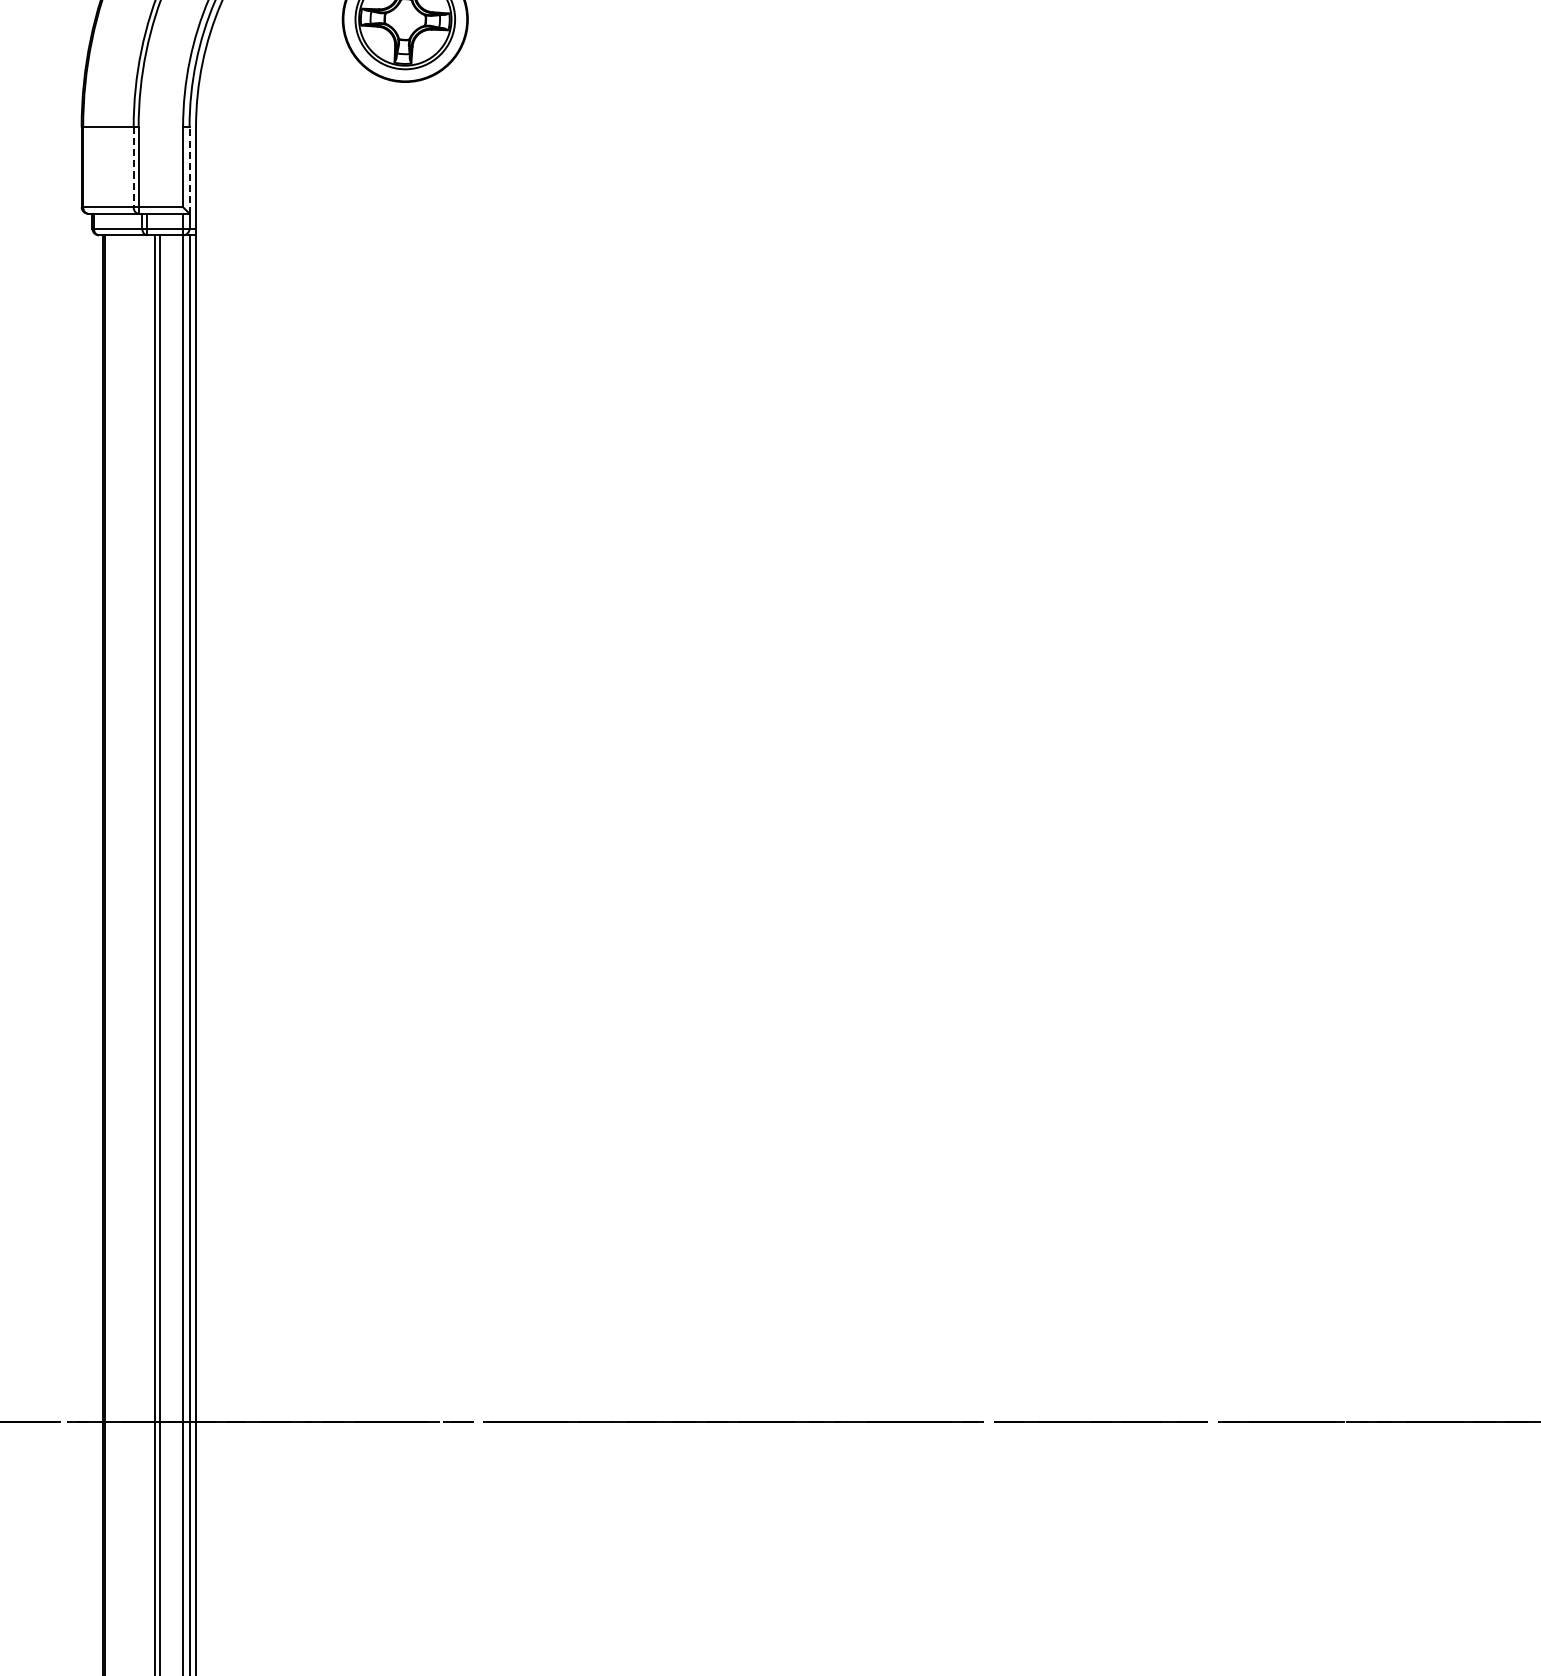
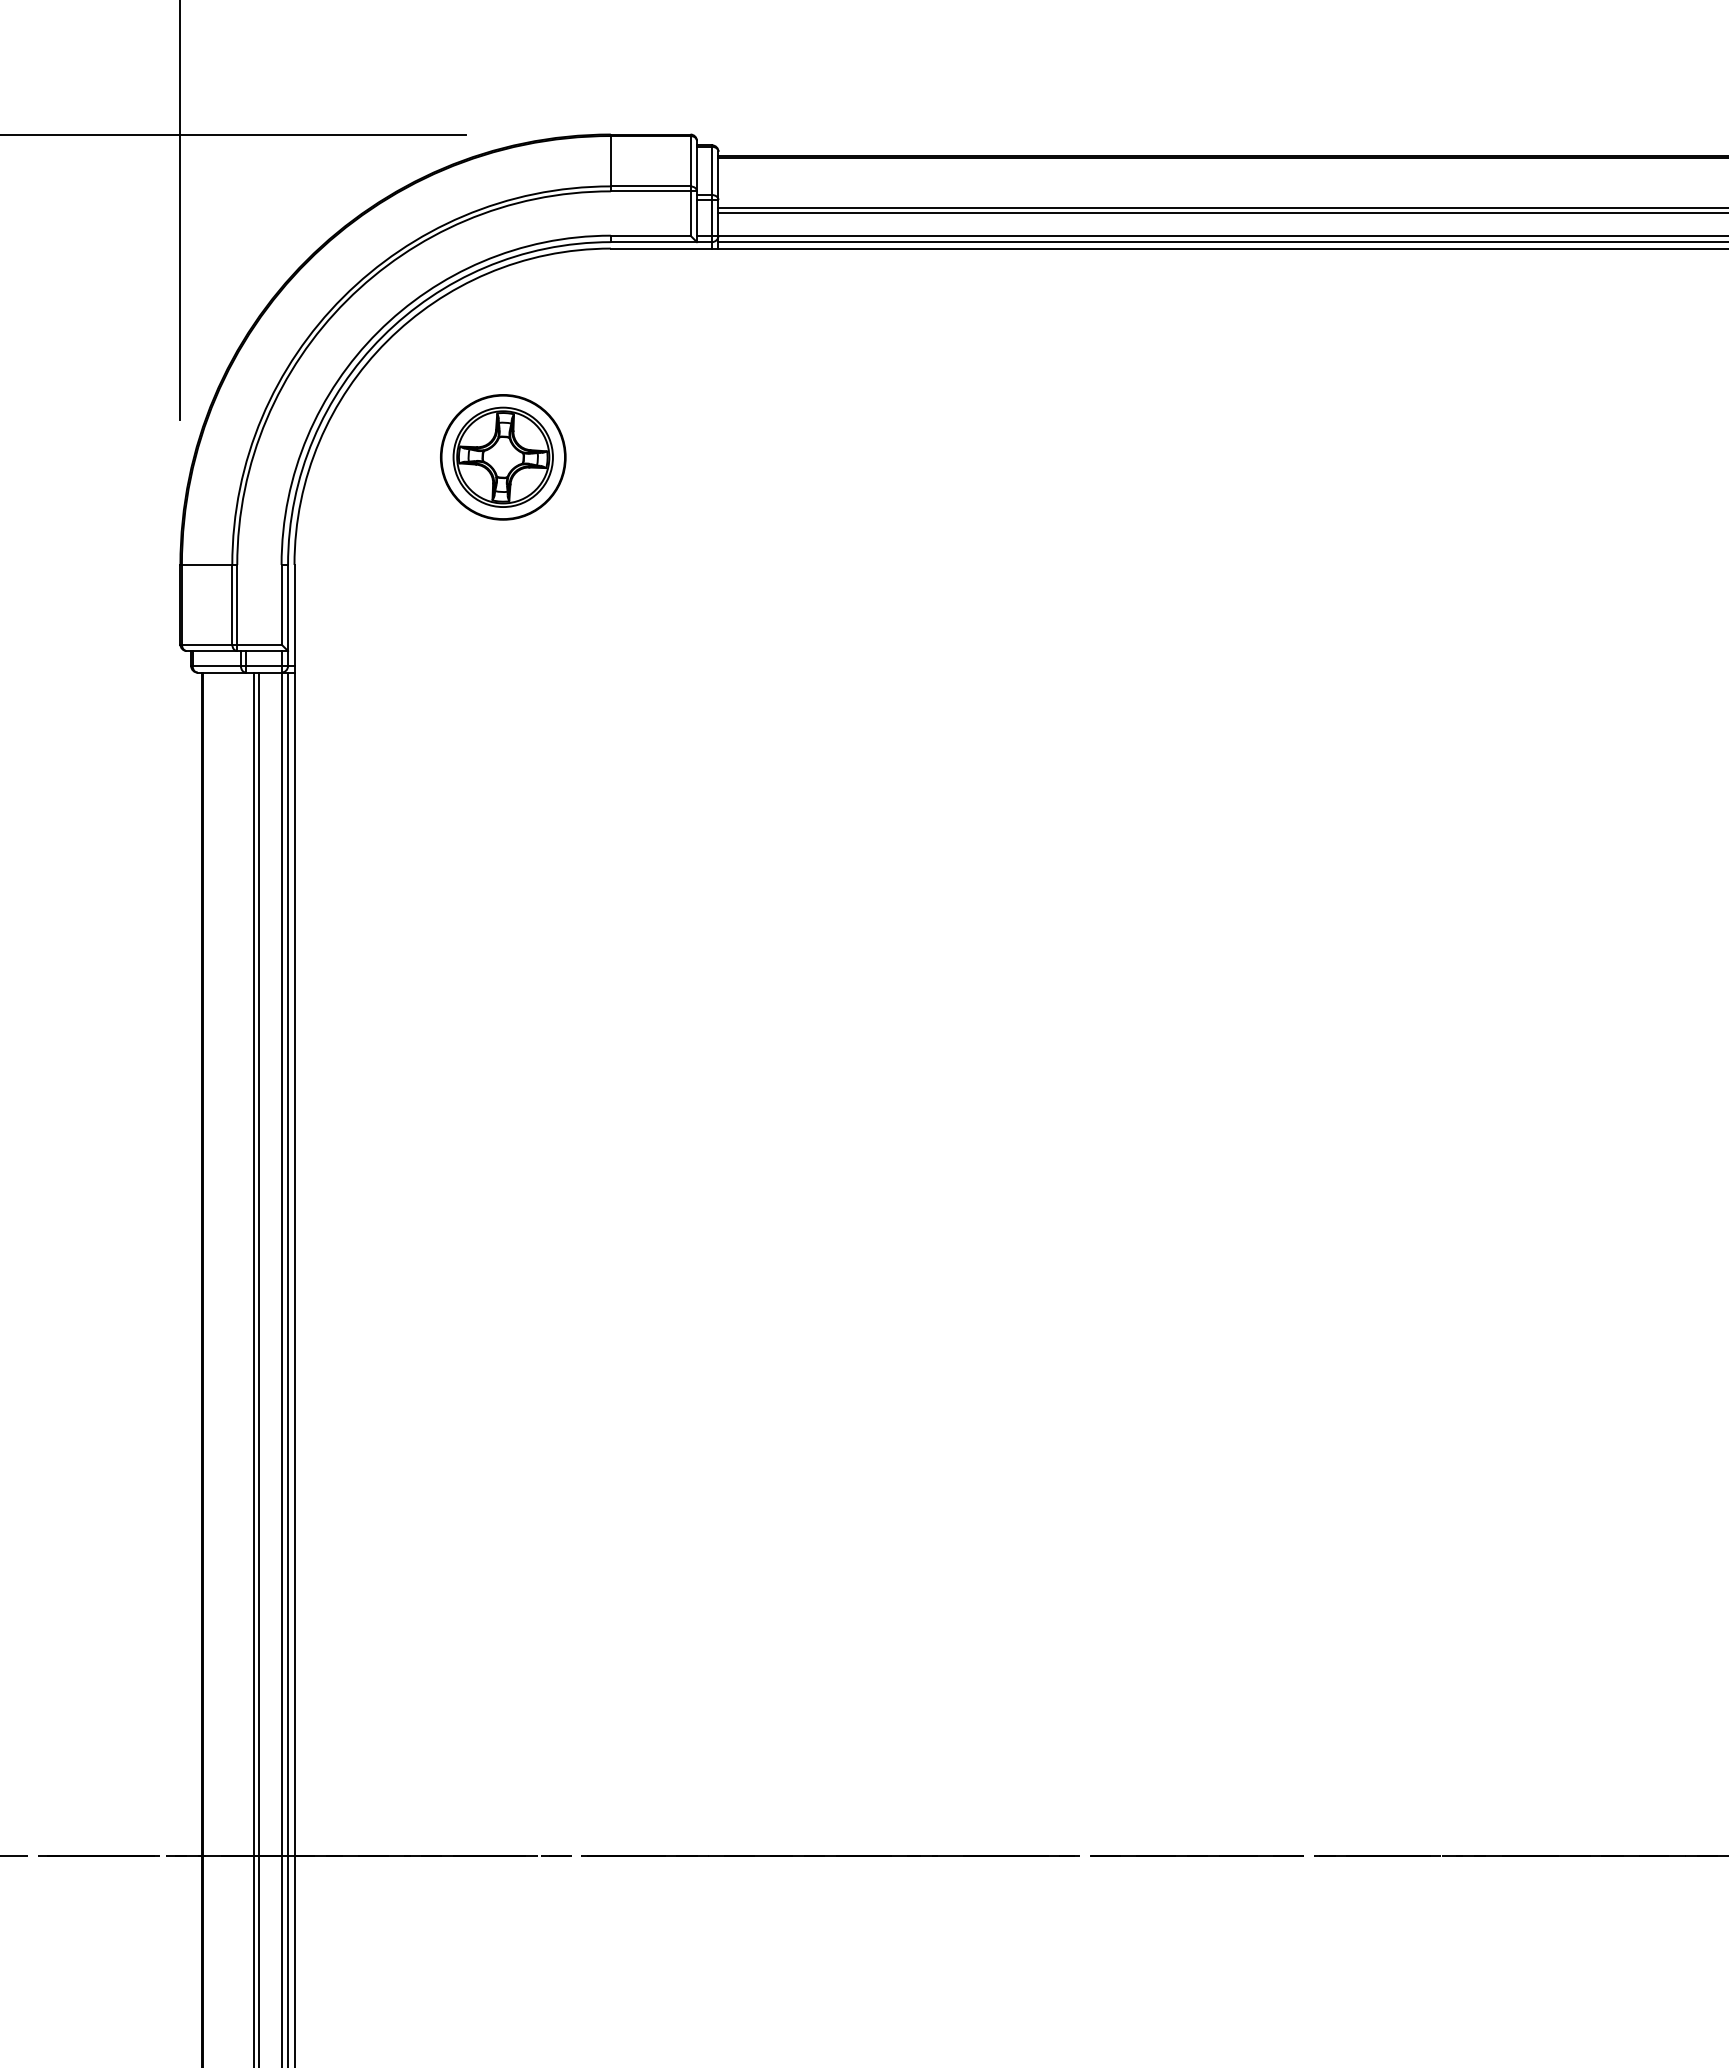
line: (133, 167) -> (232, 604), dashed -> solid
line: (190, 170) -> (288, 607), dashed -> solid

